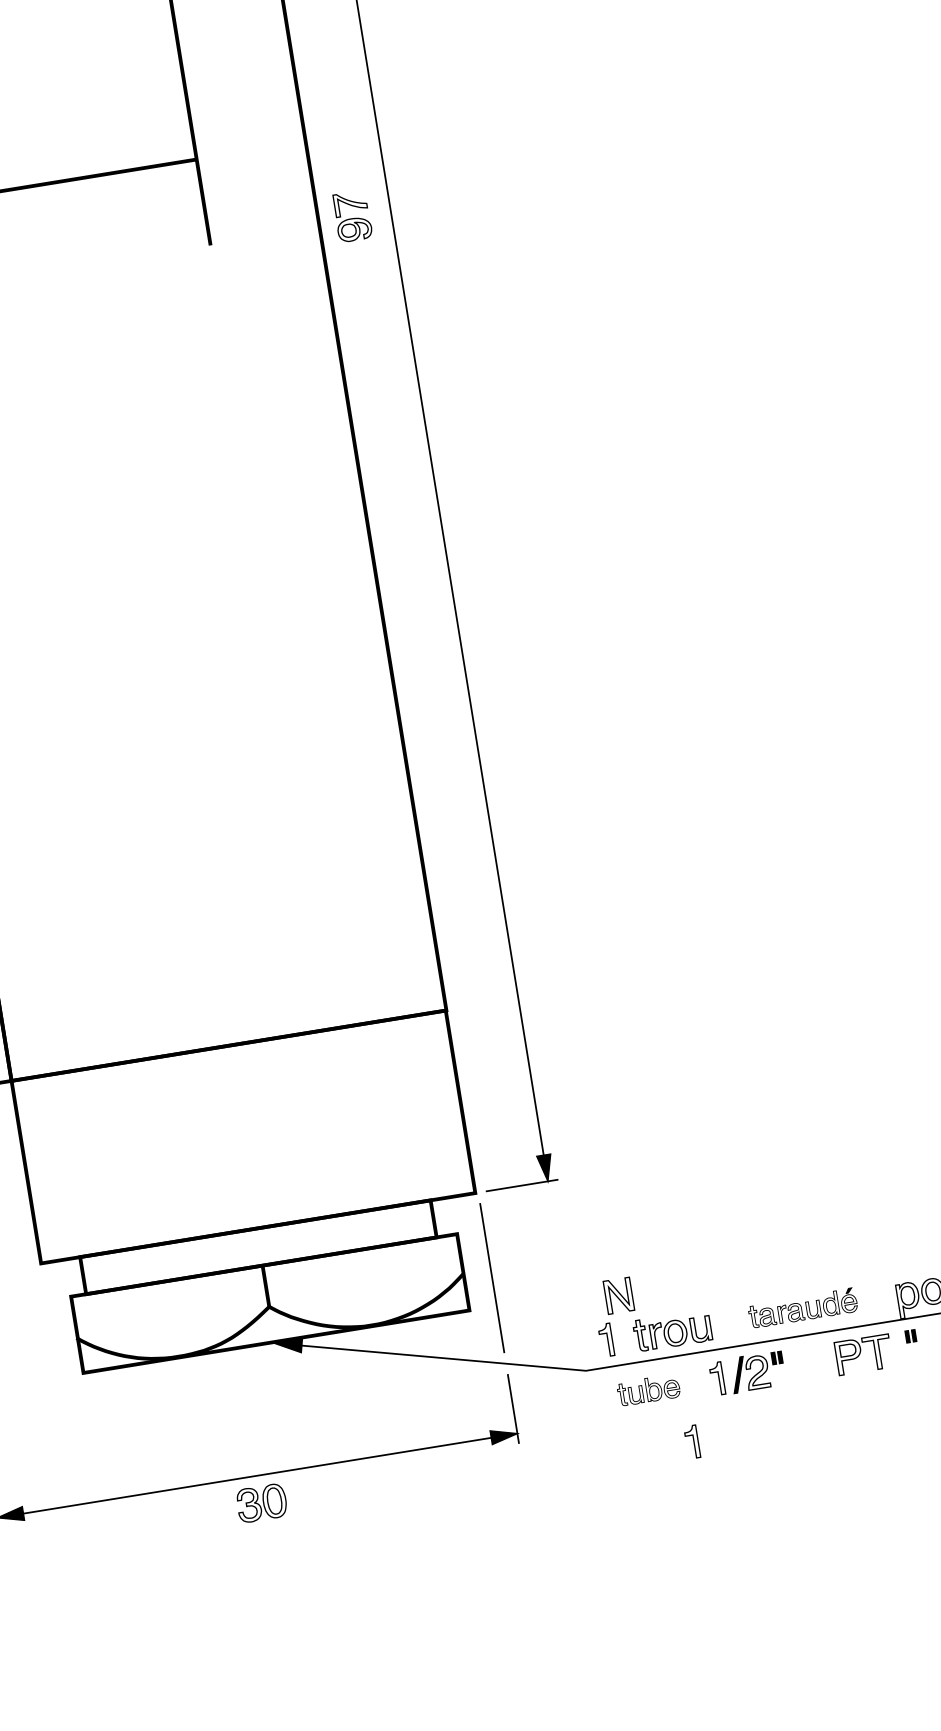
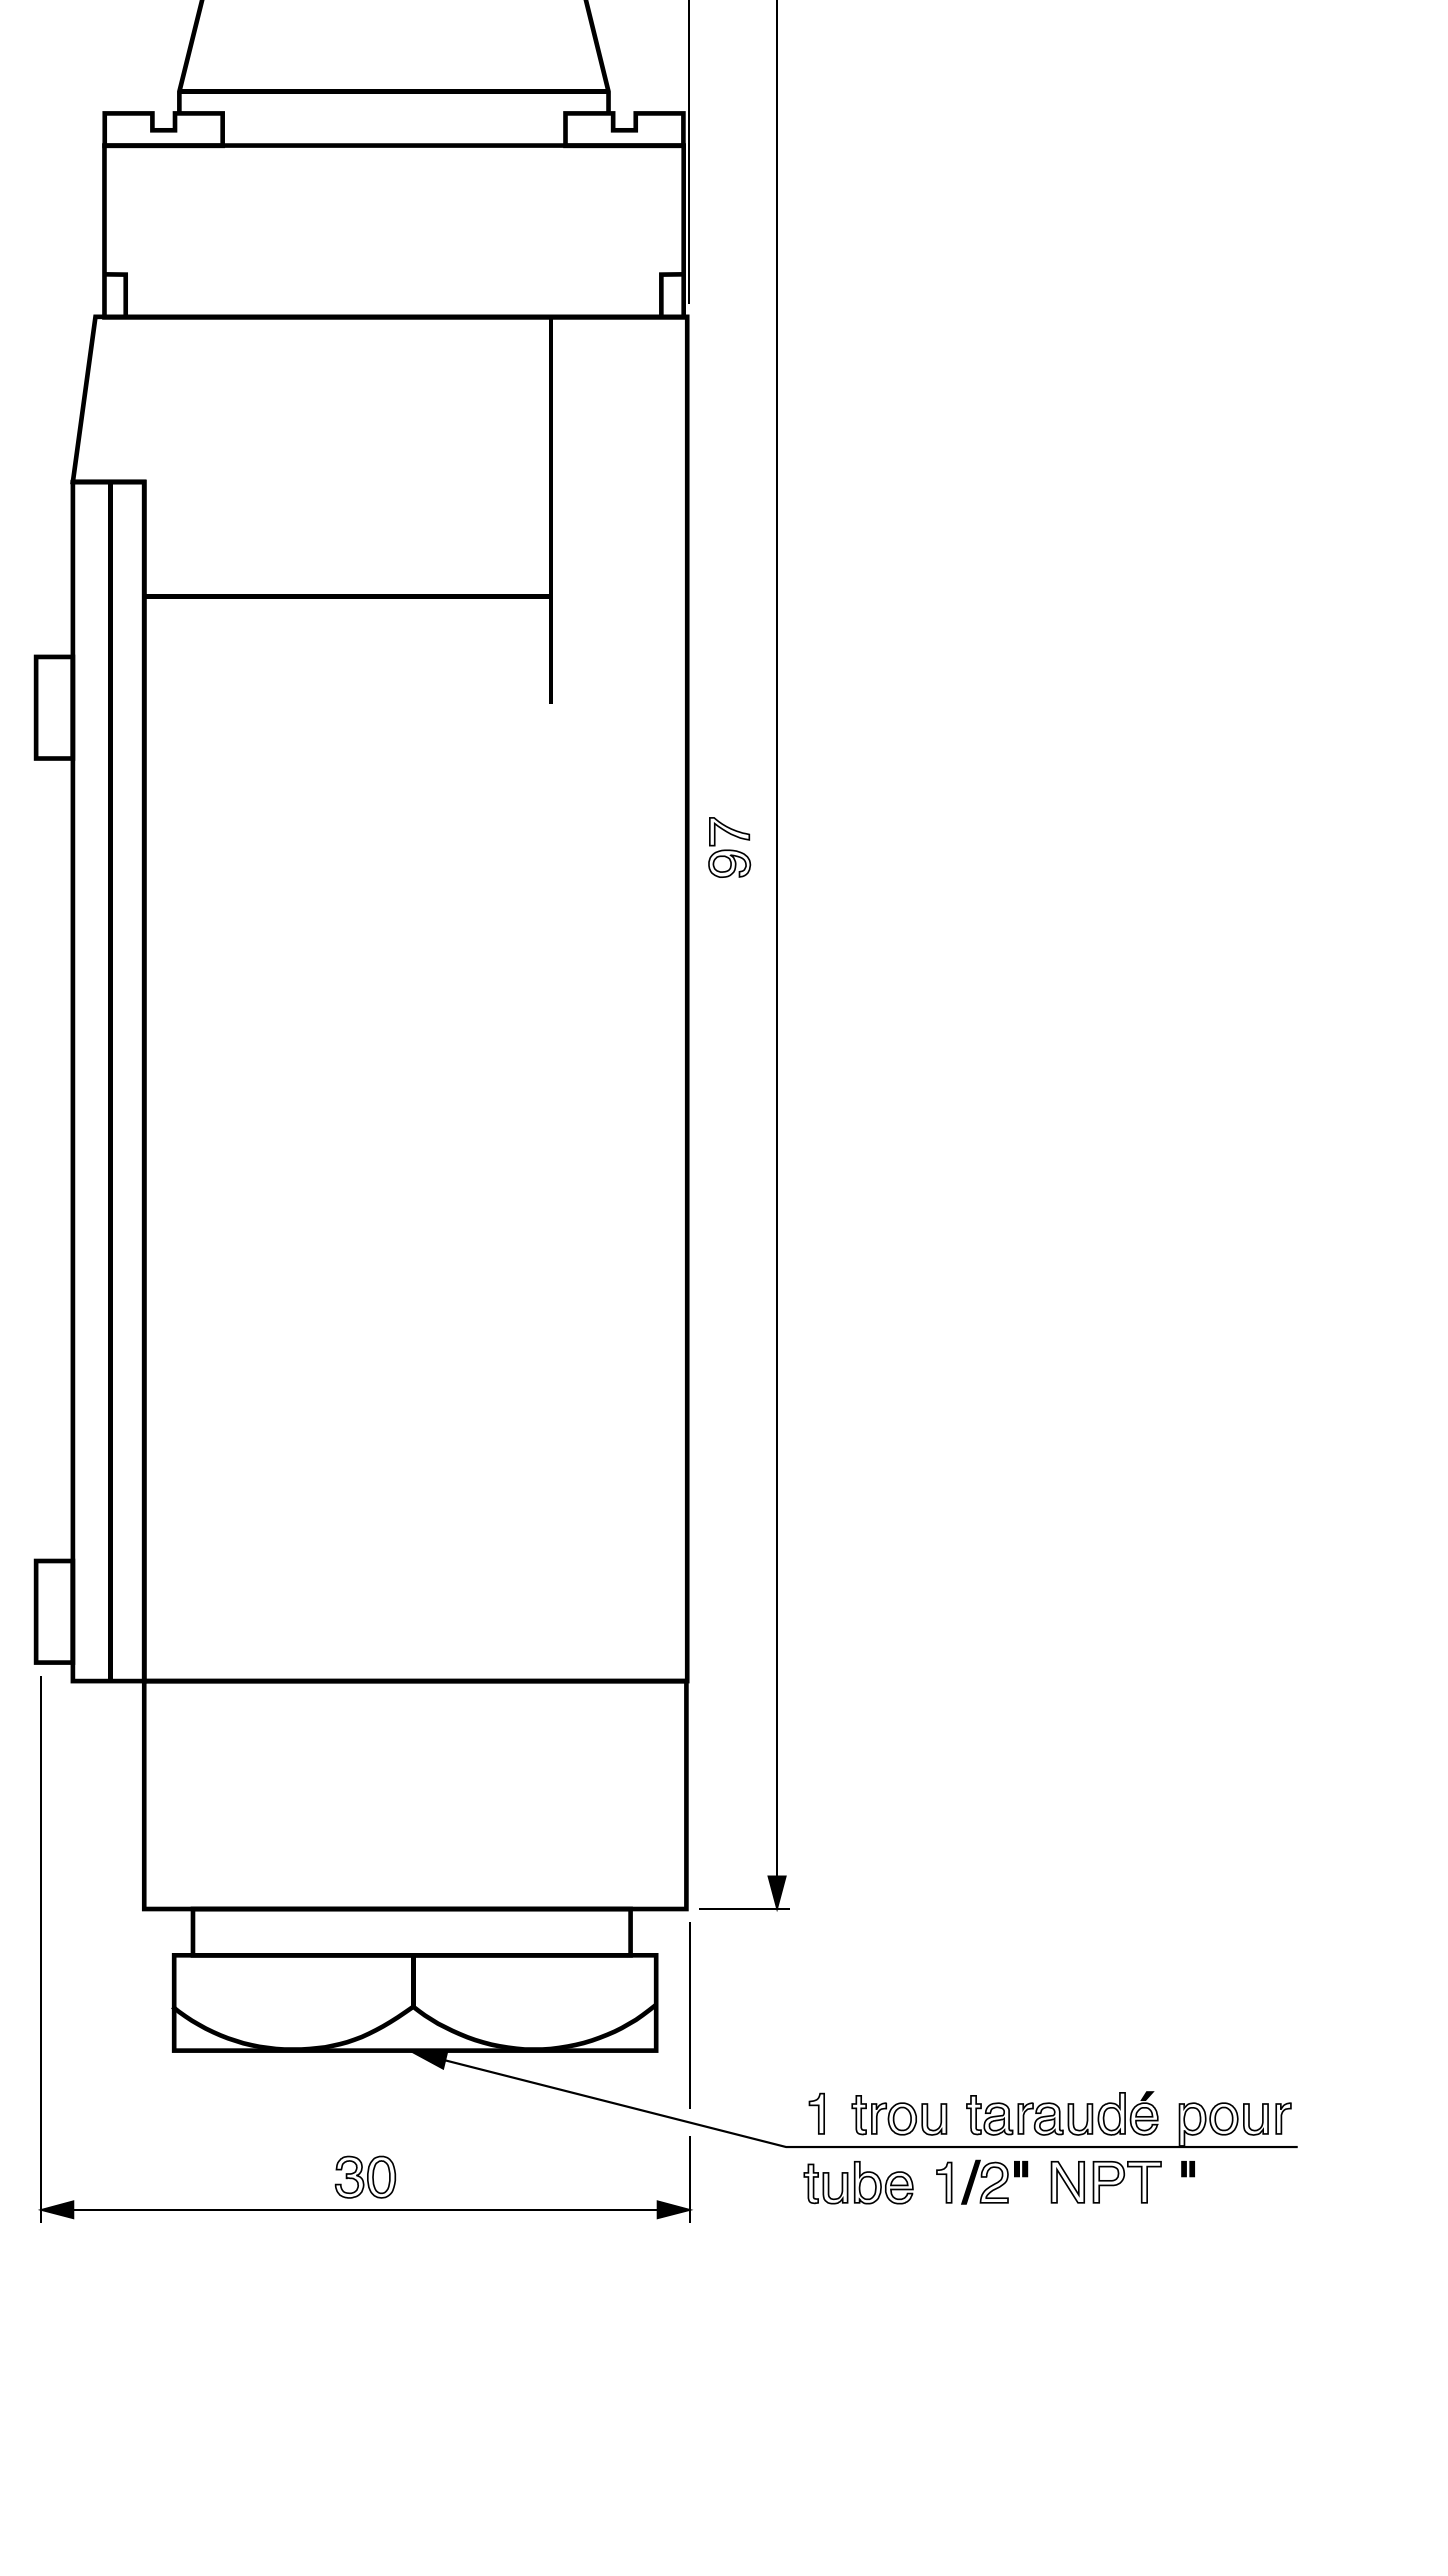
part: (352, 216) -> (729, 847), moved
part: (618, 1296) -> (1067, 2182), moved
part: (803, 1308) -> (1062, 2113), size x1.43
part: (648, 1389) -> (858, 2182), size x1.43
part: (692, 1441) -> (901, 2254), removed
part: (261, 1502) -> (365, 2176), moved

